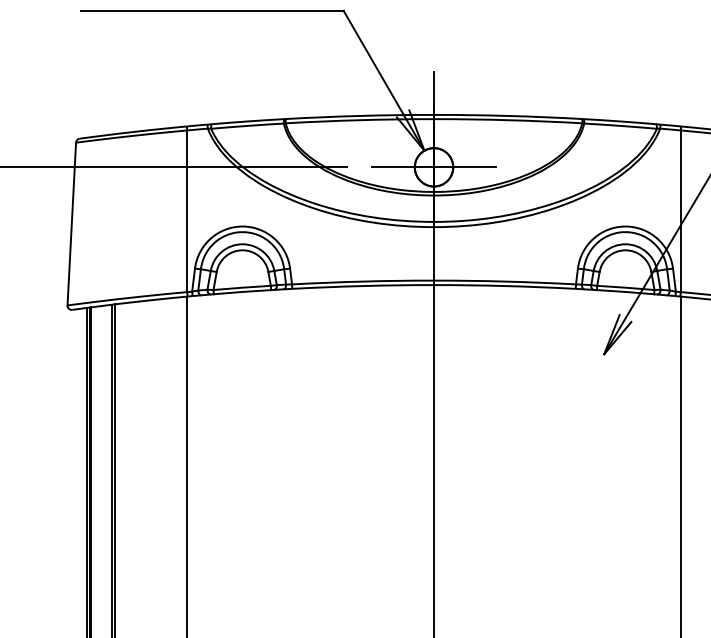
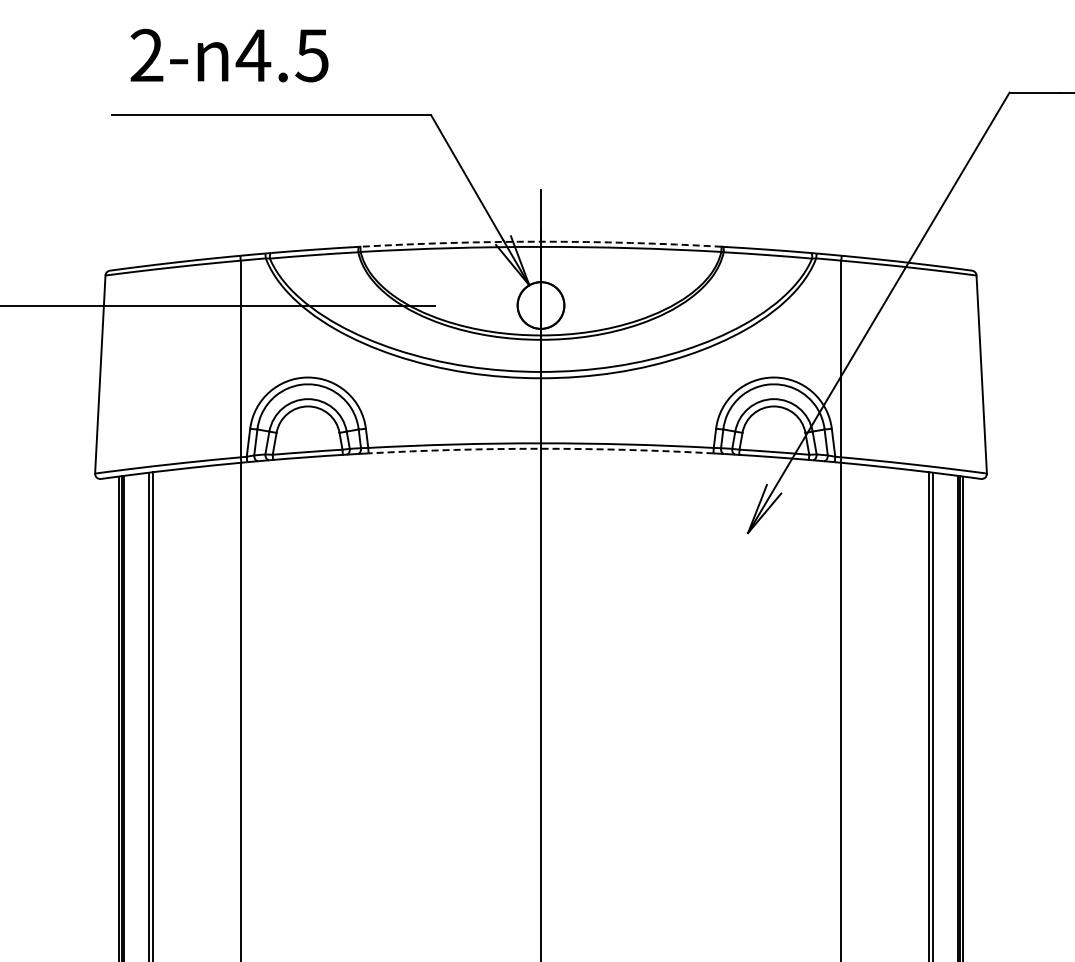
arc: (434, 114) -> (541, 241), solid -> dashed
line: (433, 167) -> (540, 305), removed
arc: (434, 284) -> (541, 448), solid -> dashed

